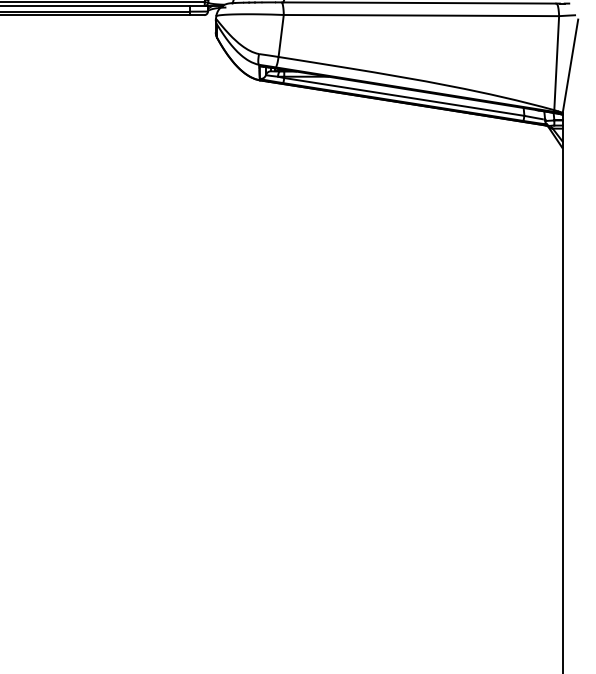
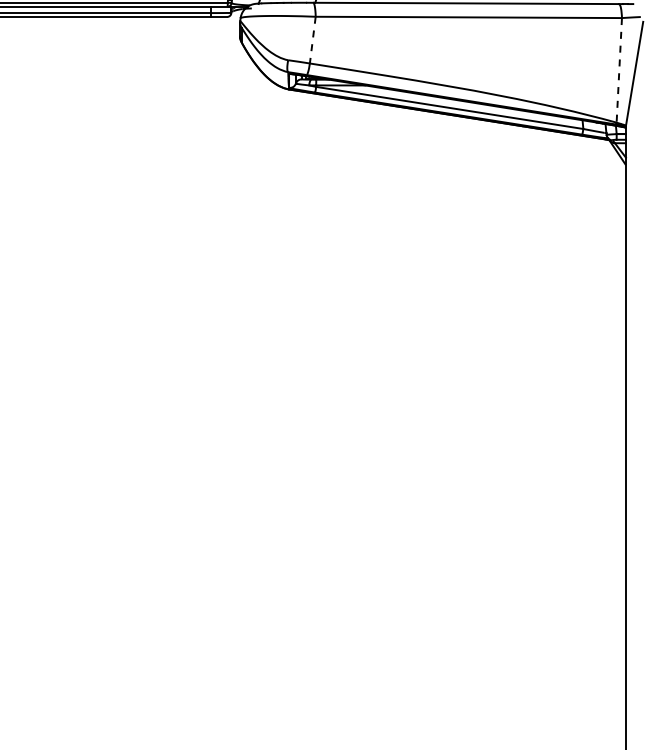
line: (280, 36) -> (312, 40), solid -> dashed
line: (556, 63) -> (619, 70), solid -> dashed

